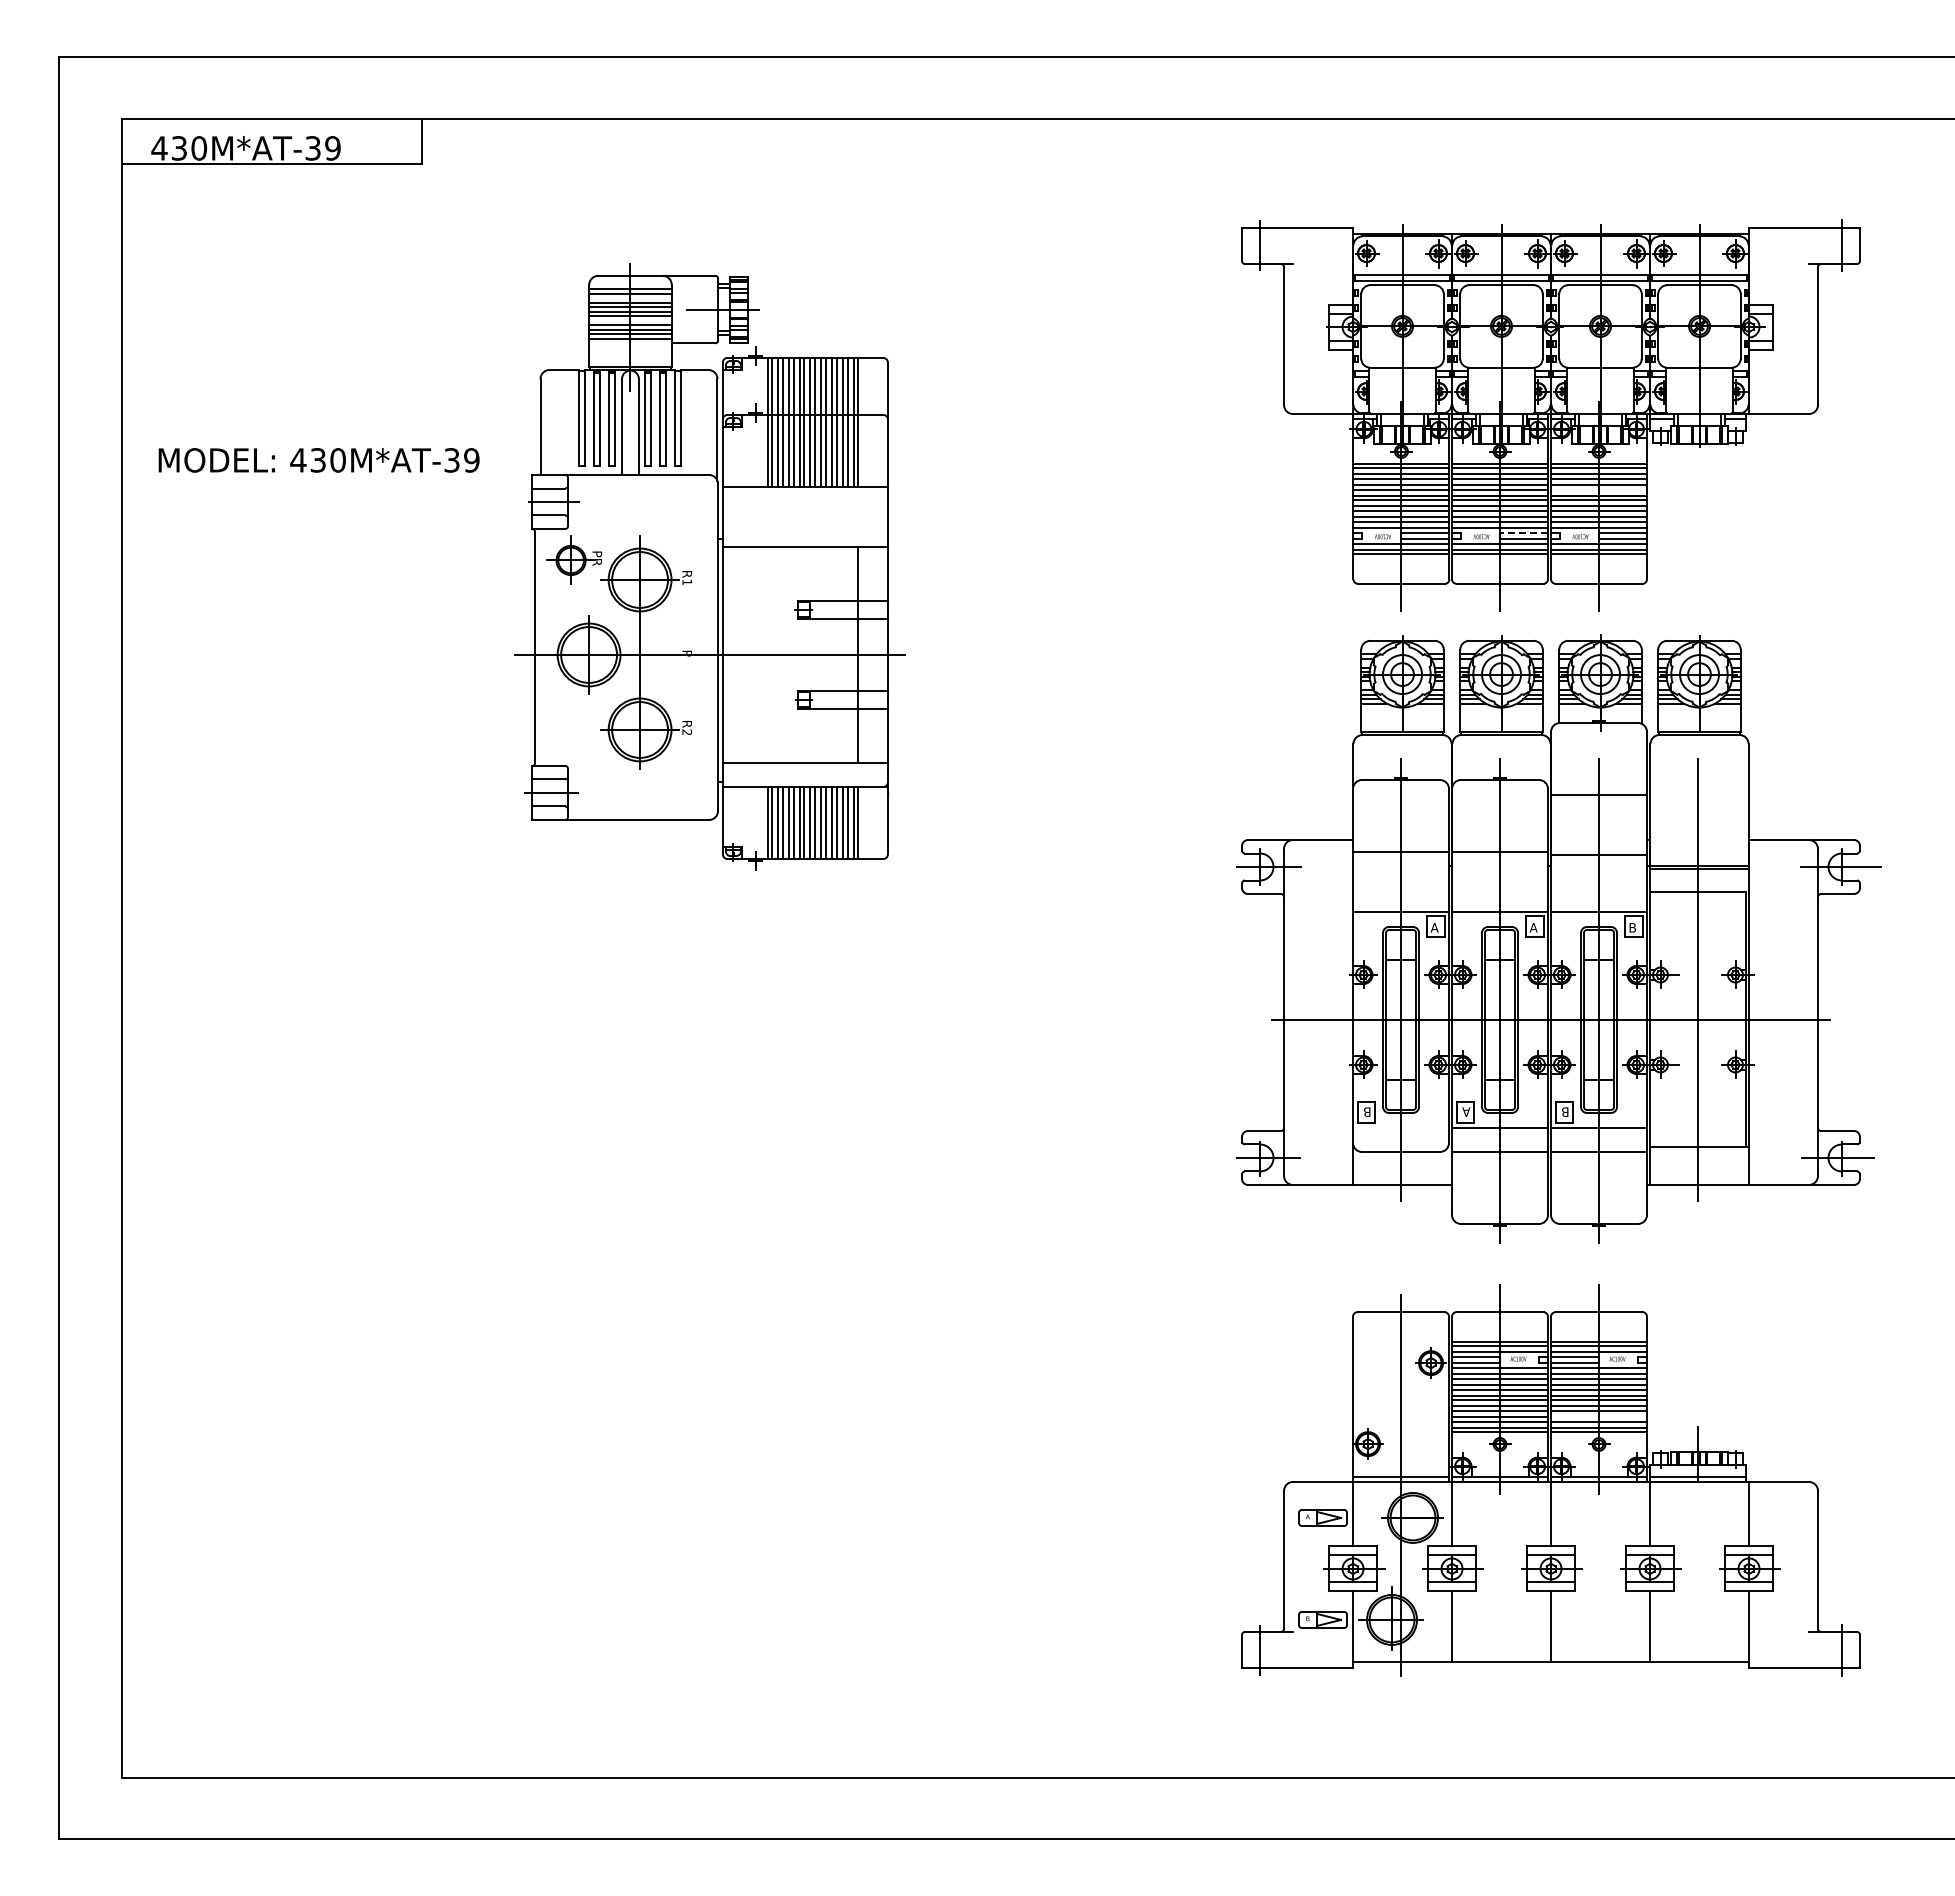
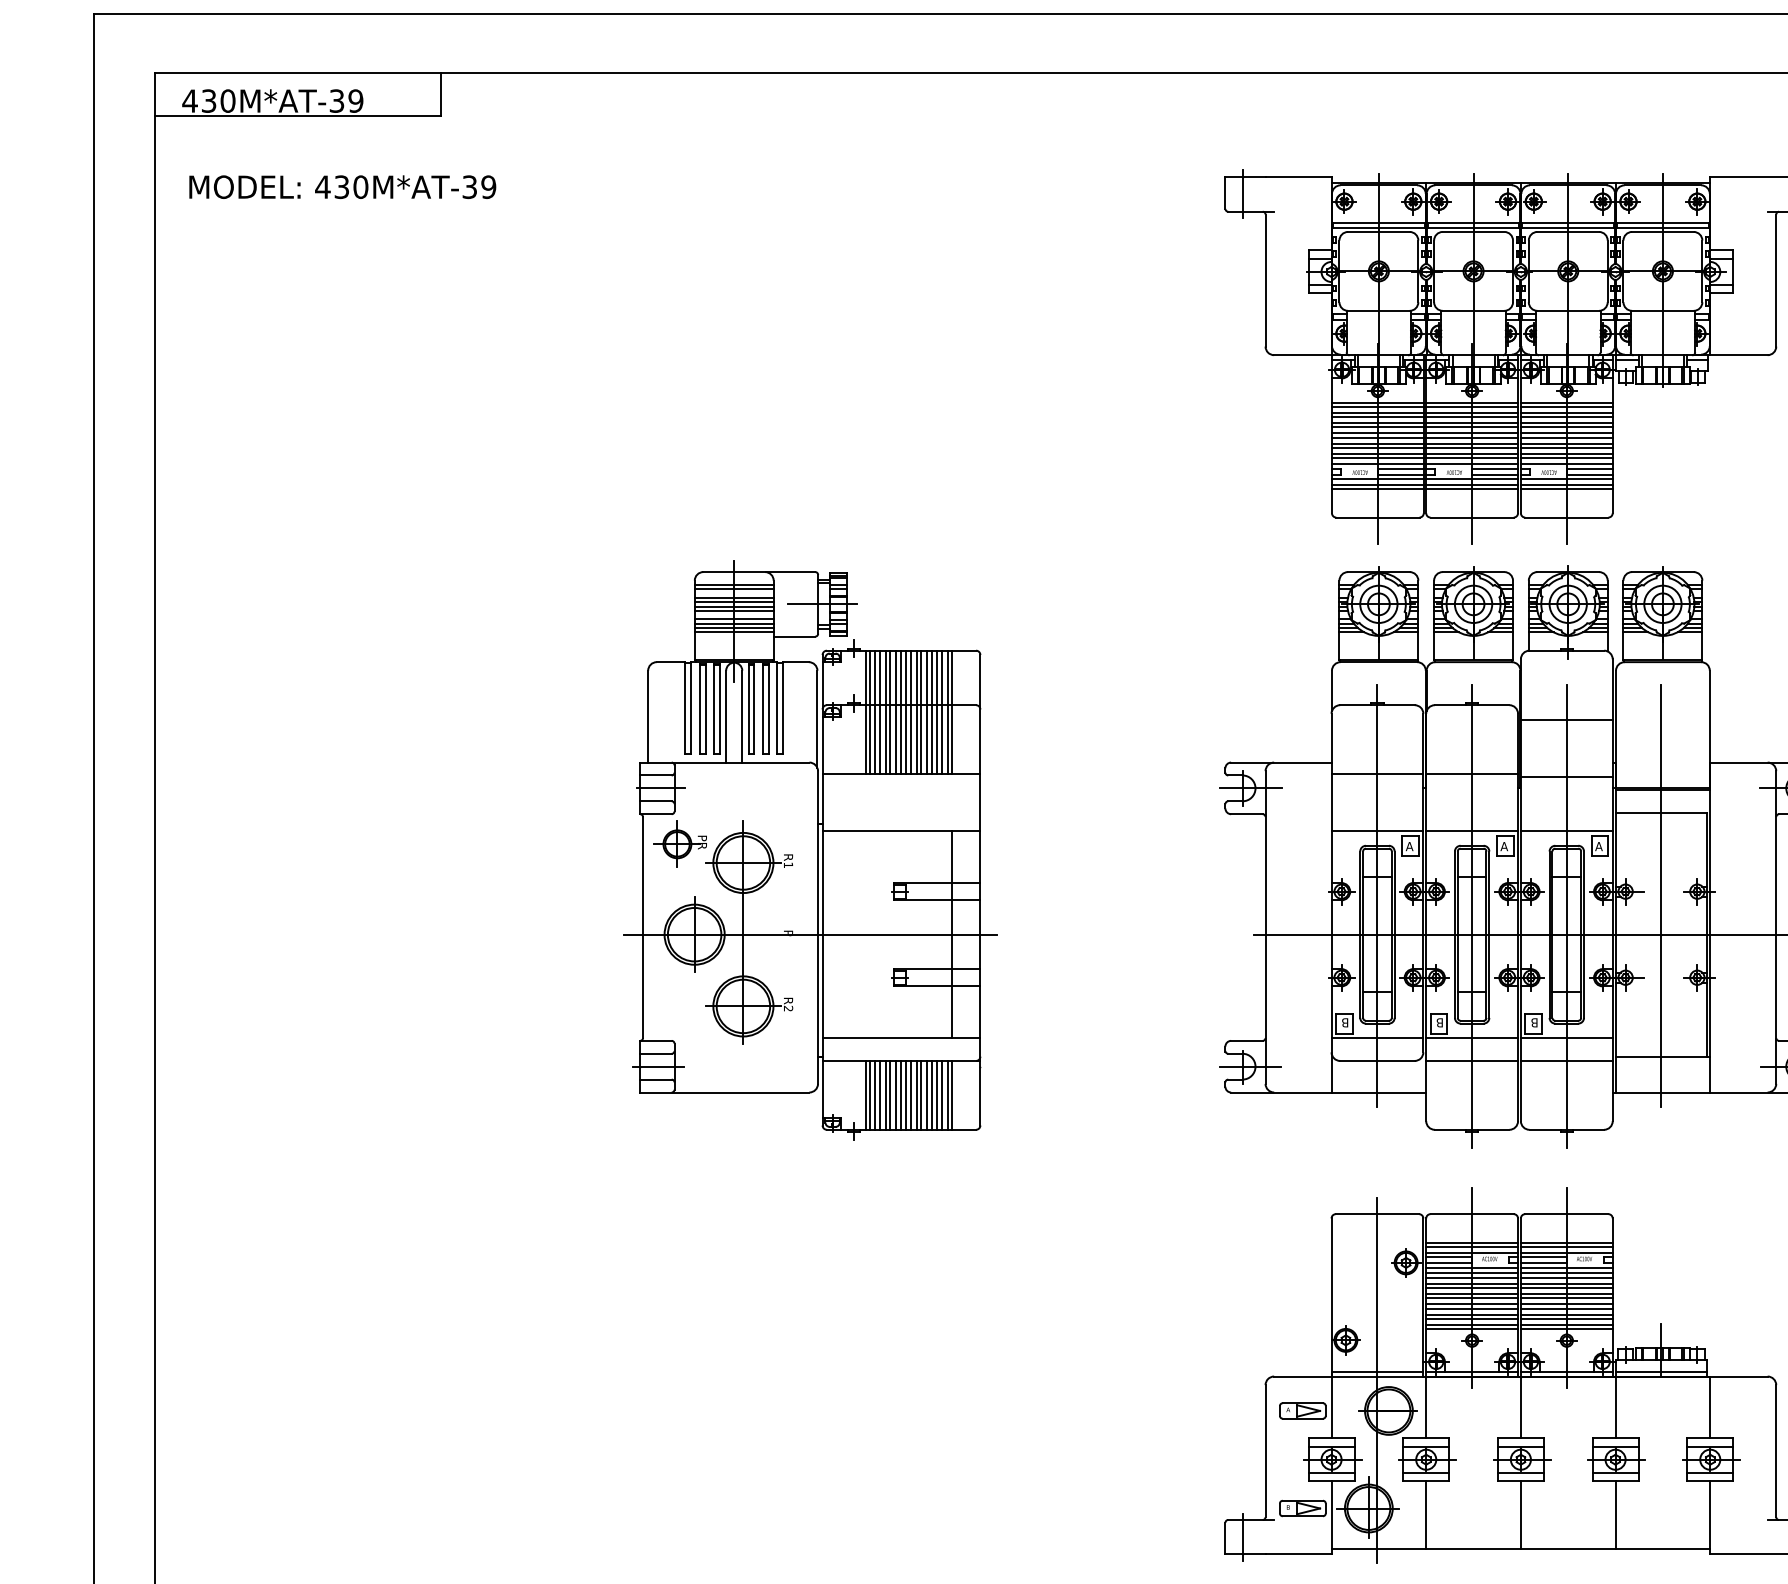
text: (318, 460) -> (342, 187), moved
line: (1599, 489) -> (1567, 427), added
line: (1524, 532) -> (1495, 468), dashed -> solid
part: (709, 566) -> (809, 850), moved
text: (1632, 927) -> (1598, 846), B -> A
text: (1466, 1111) -> (1440, 1022), A -> B
line: (1401, 1127) -> (1377, 1037), added
line: (1599, 1417) -> (1567, 1314), added

